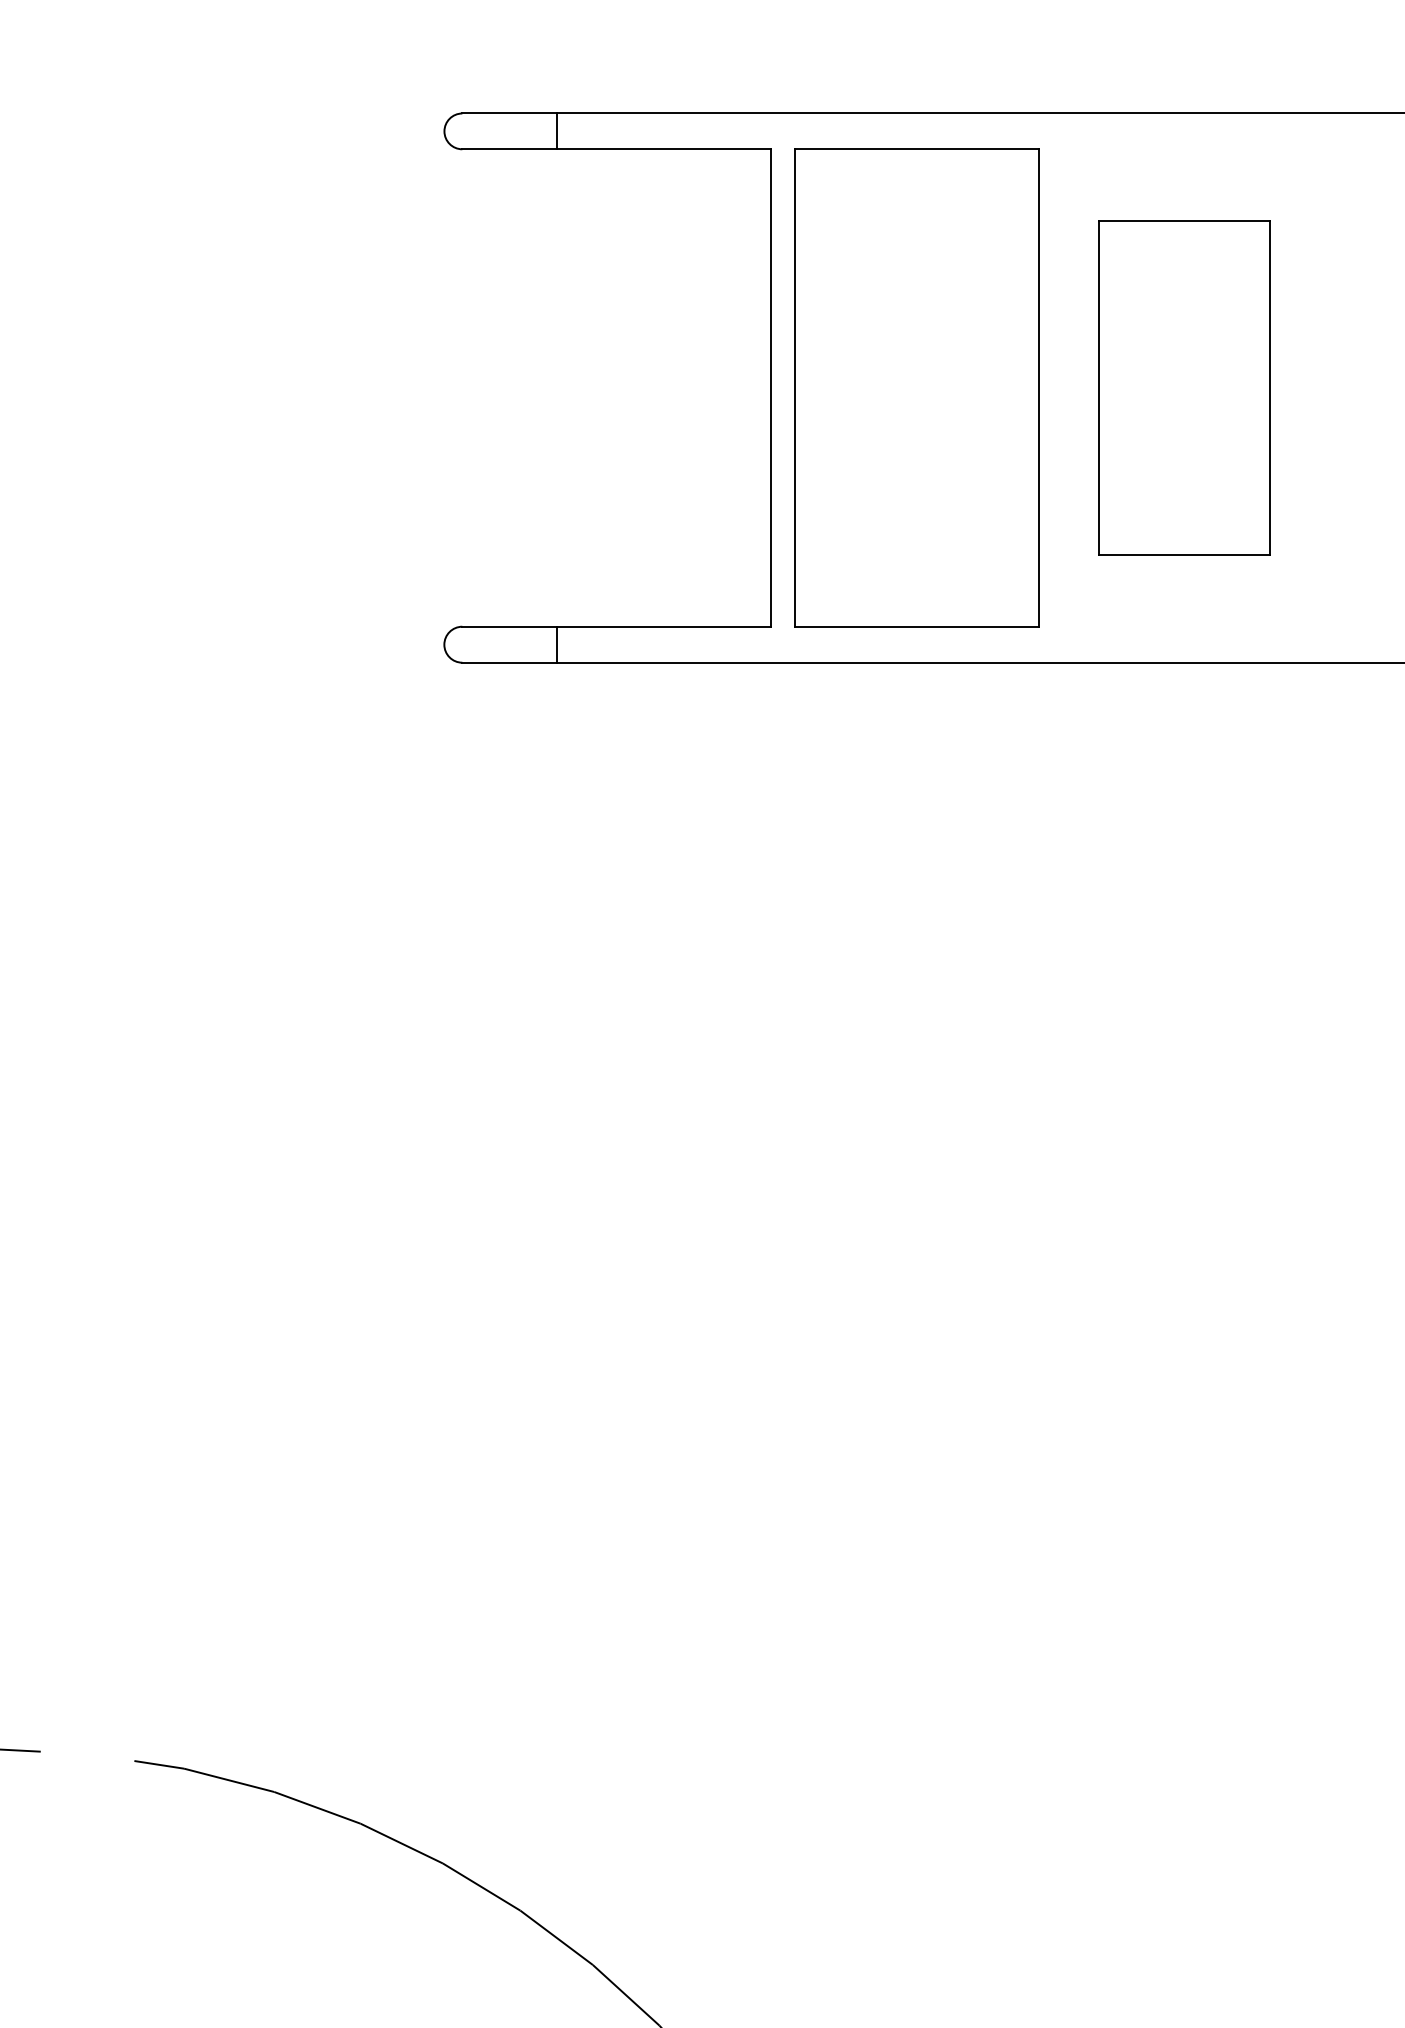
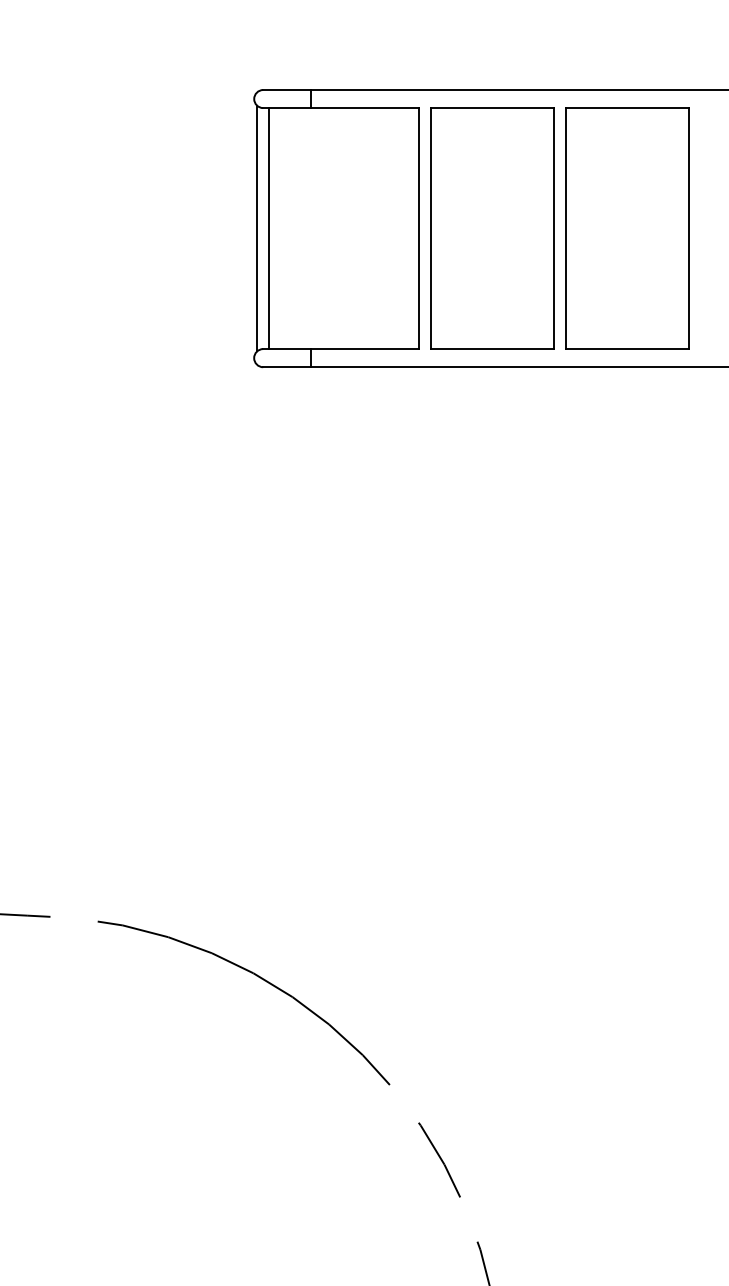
line: (450, 387) -> (257, 228), added
line: (474, 387) -> (269, 228), added
part: (1184, 387) -> (627, 228), size x1.43

